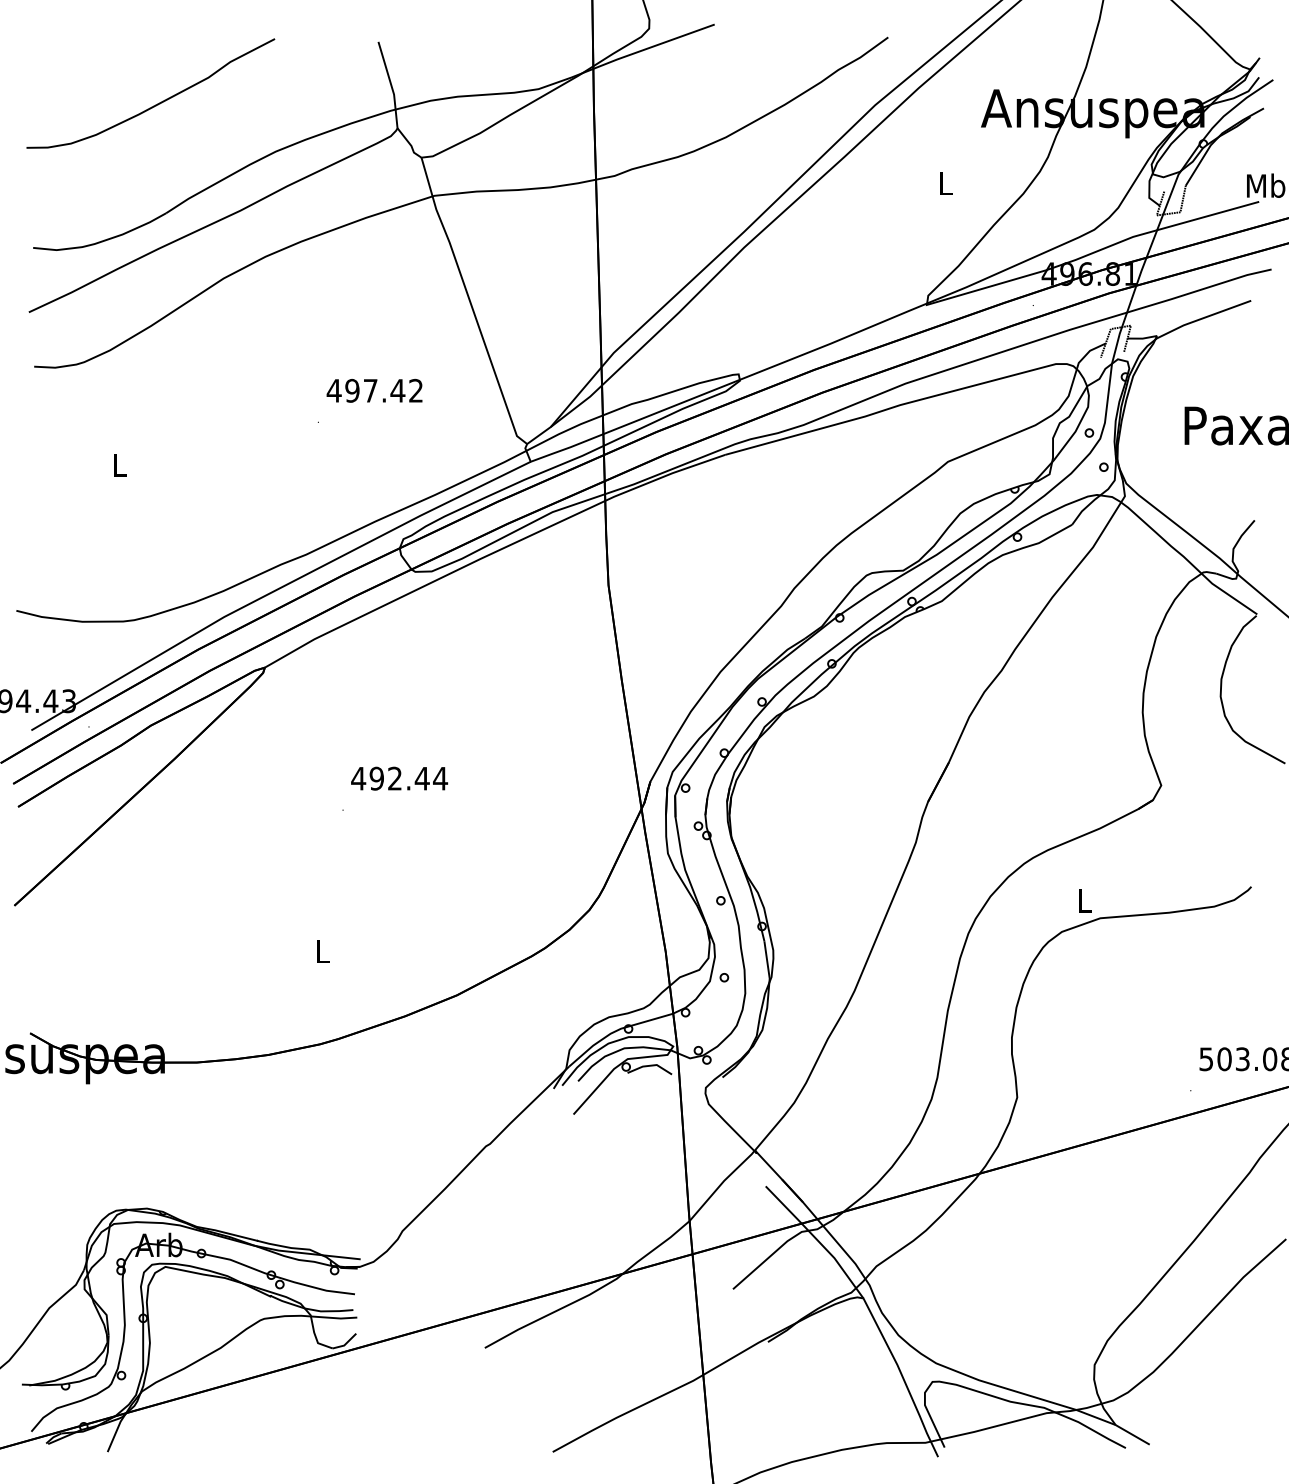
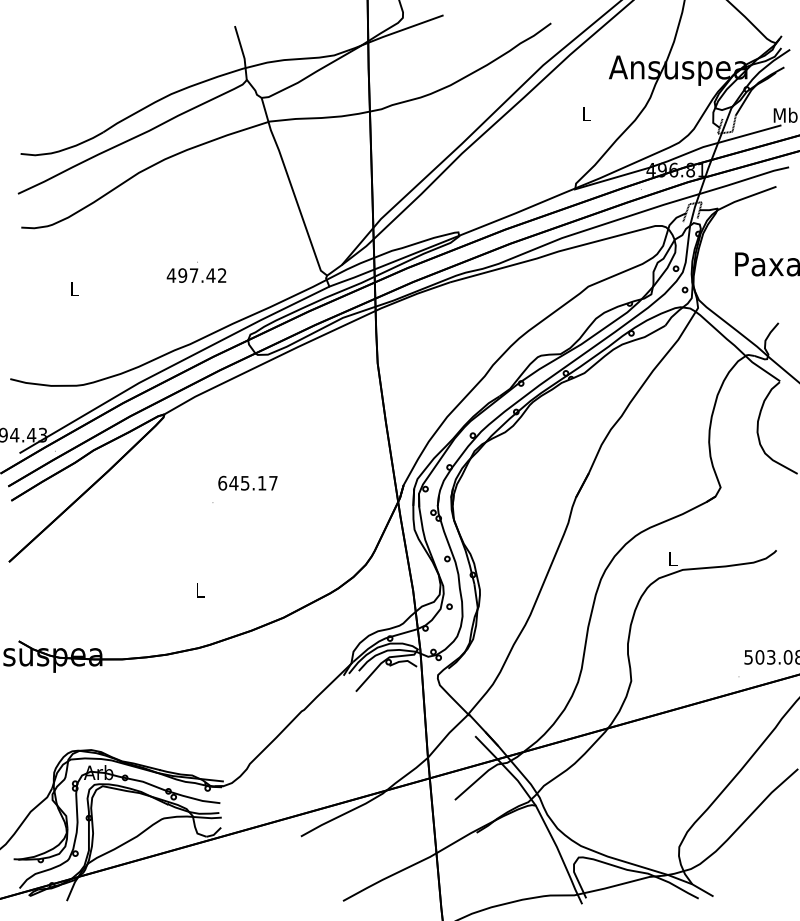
curve: (155, 103) -> (96, 64), removed
text: (374, 390) -> (196, 275), moved
text: (400, 777) -> (248, 482), 492.44 -> 645.17

